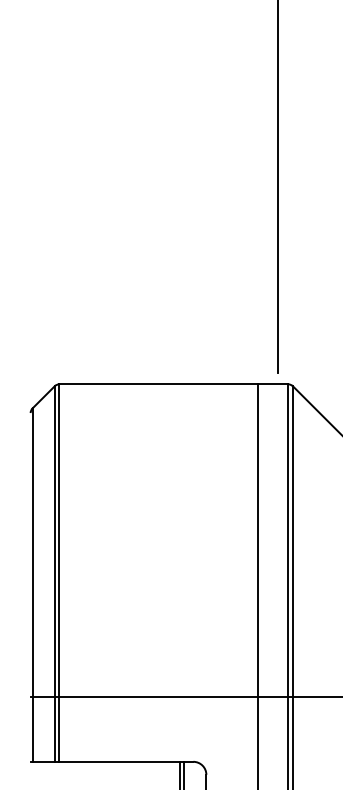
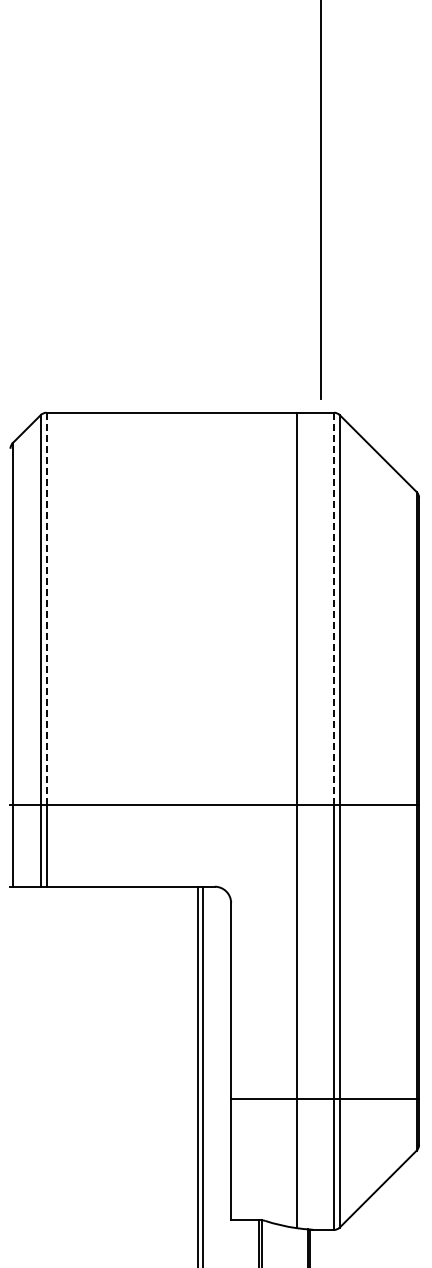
line: (288, 540) -> (334, 608), solid -> dashed
line: (59, 541) -> (46, 609), solid -> dashed

